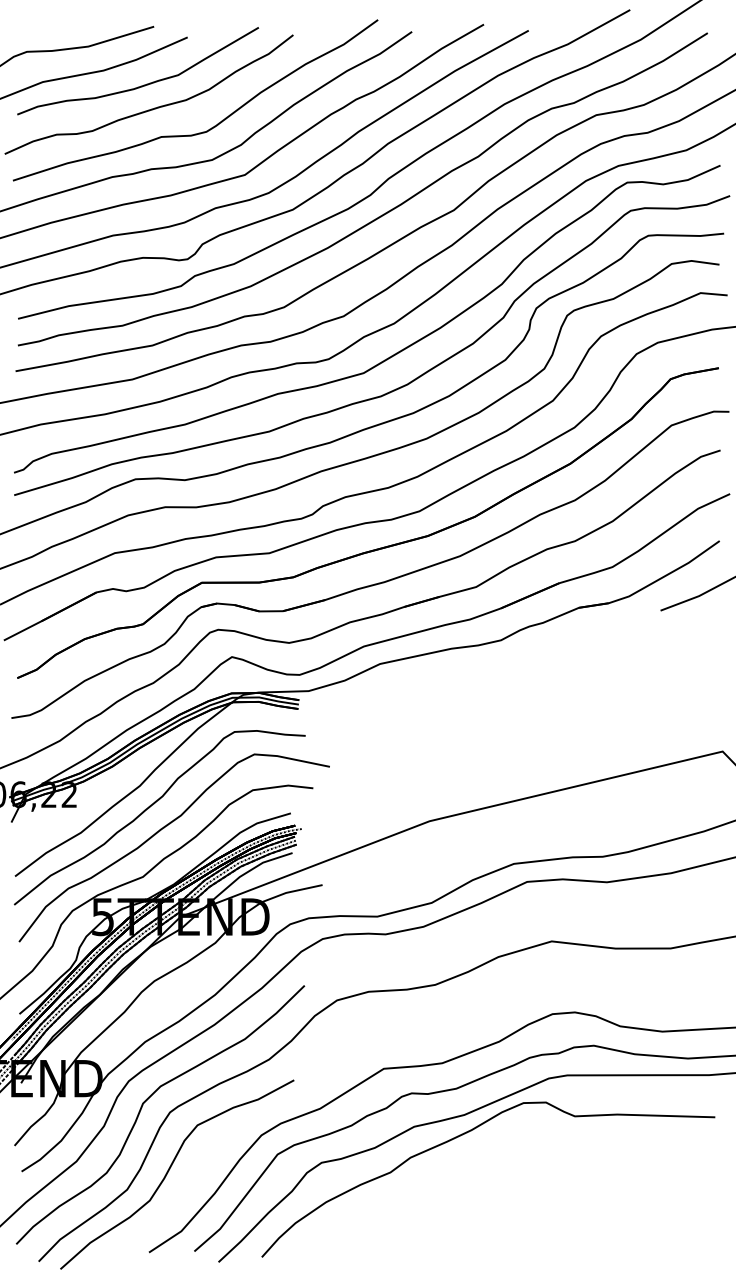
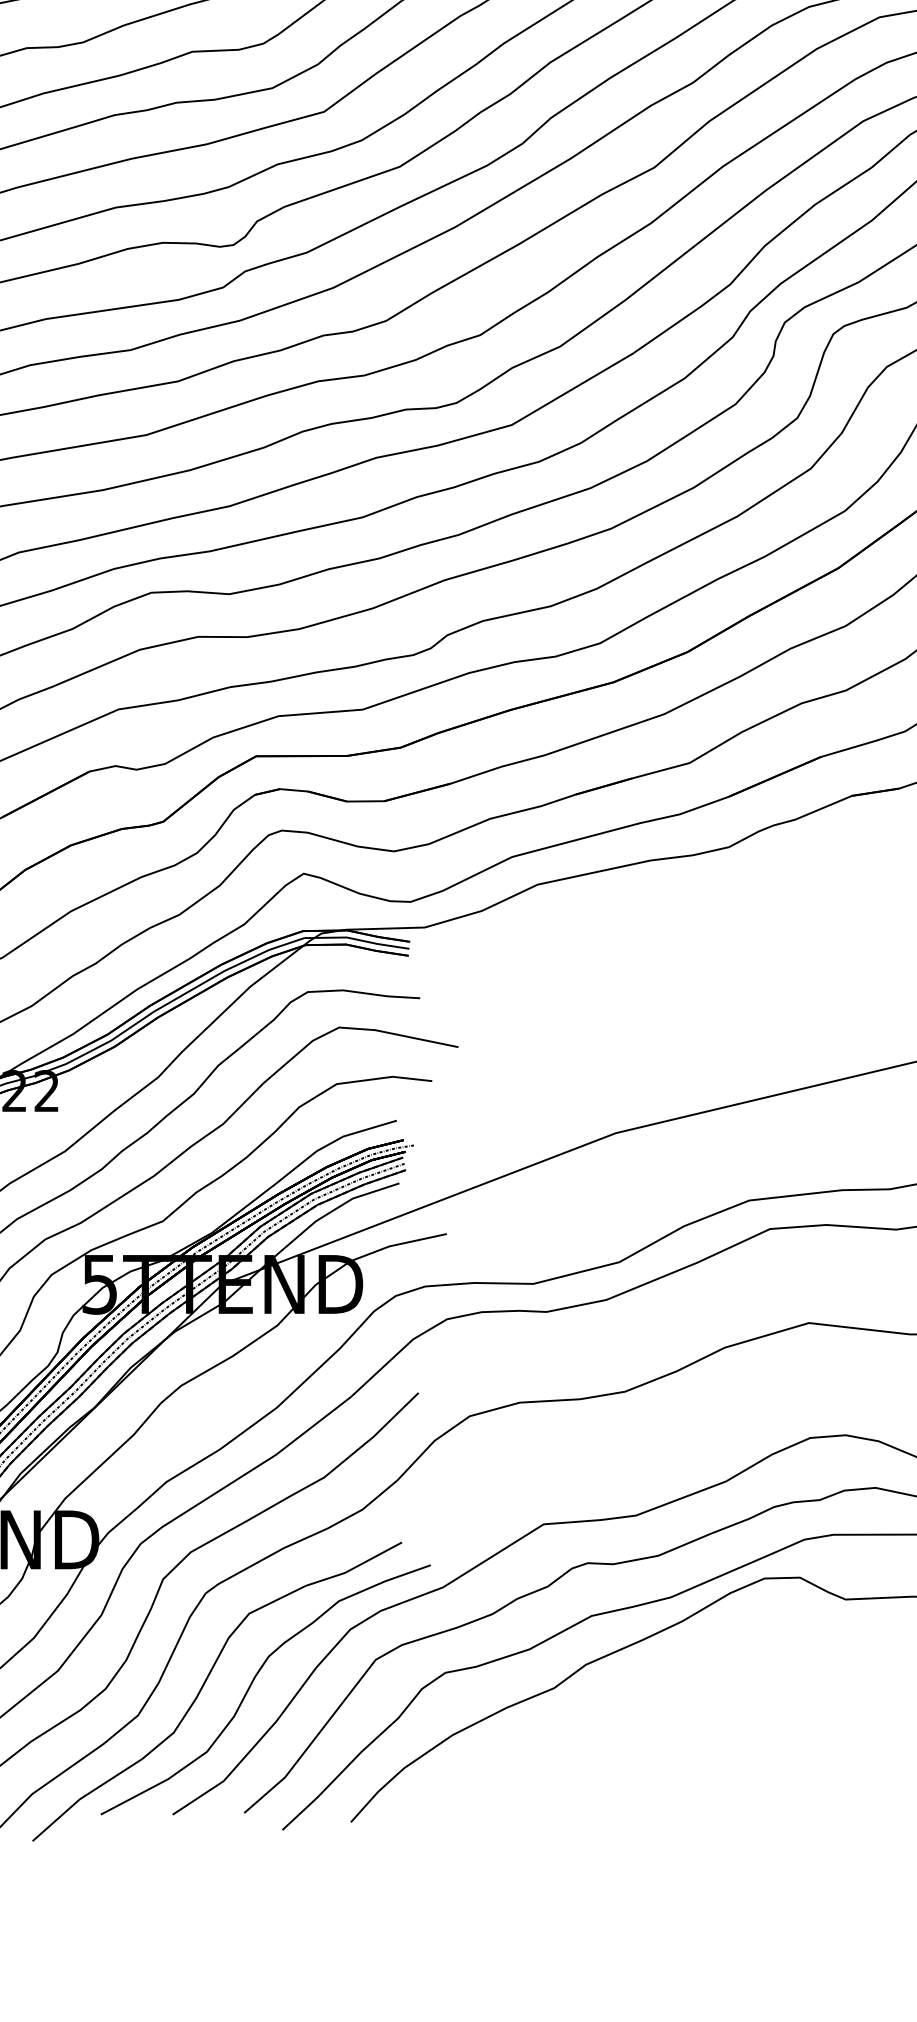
curve: (200, 1169) -> (253, 1683), added

